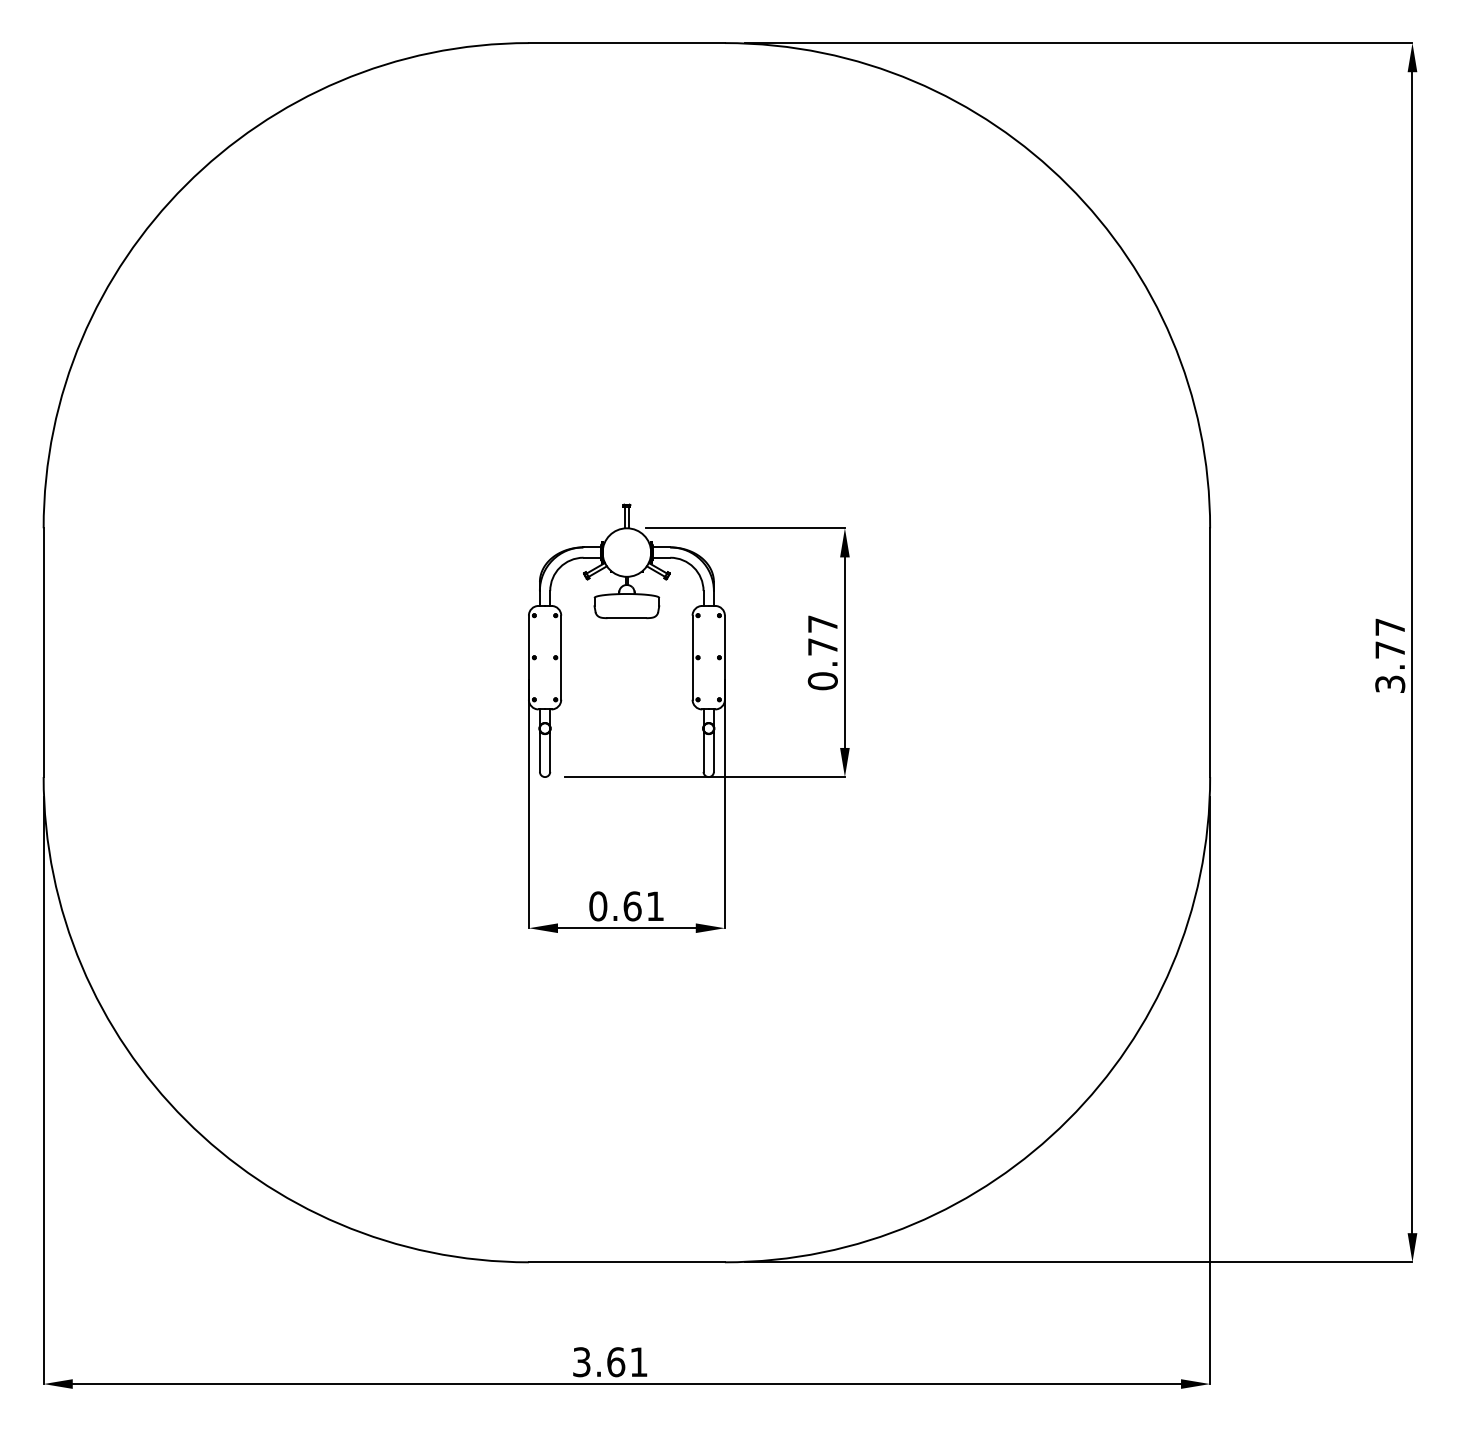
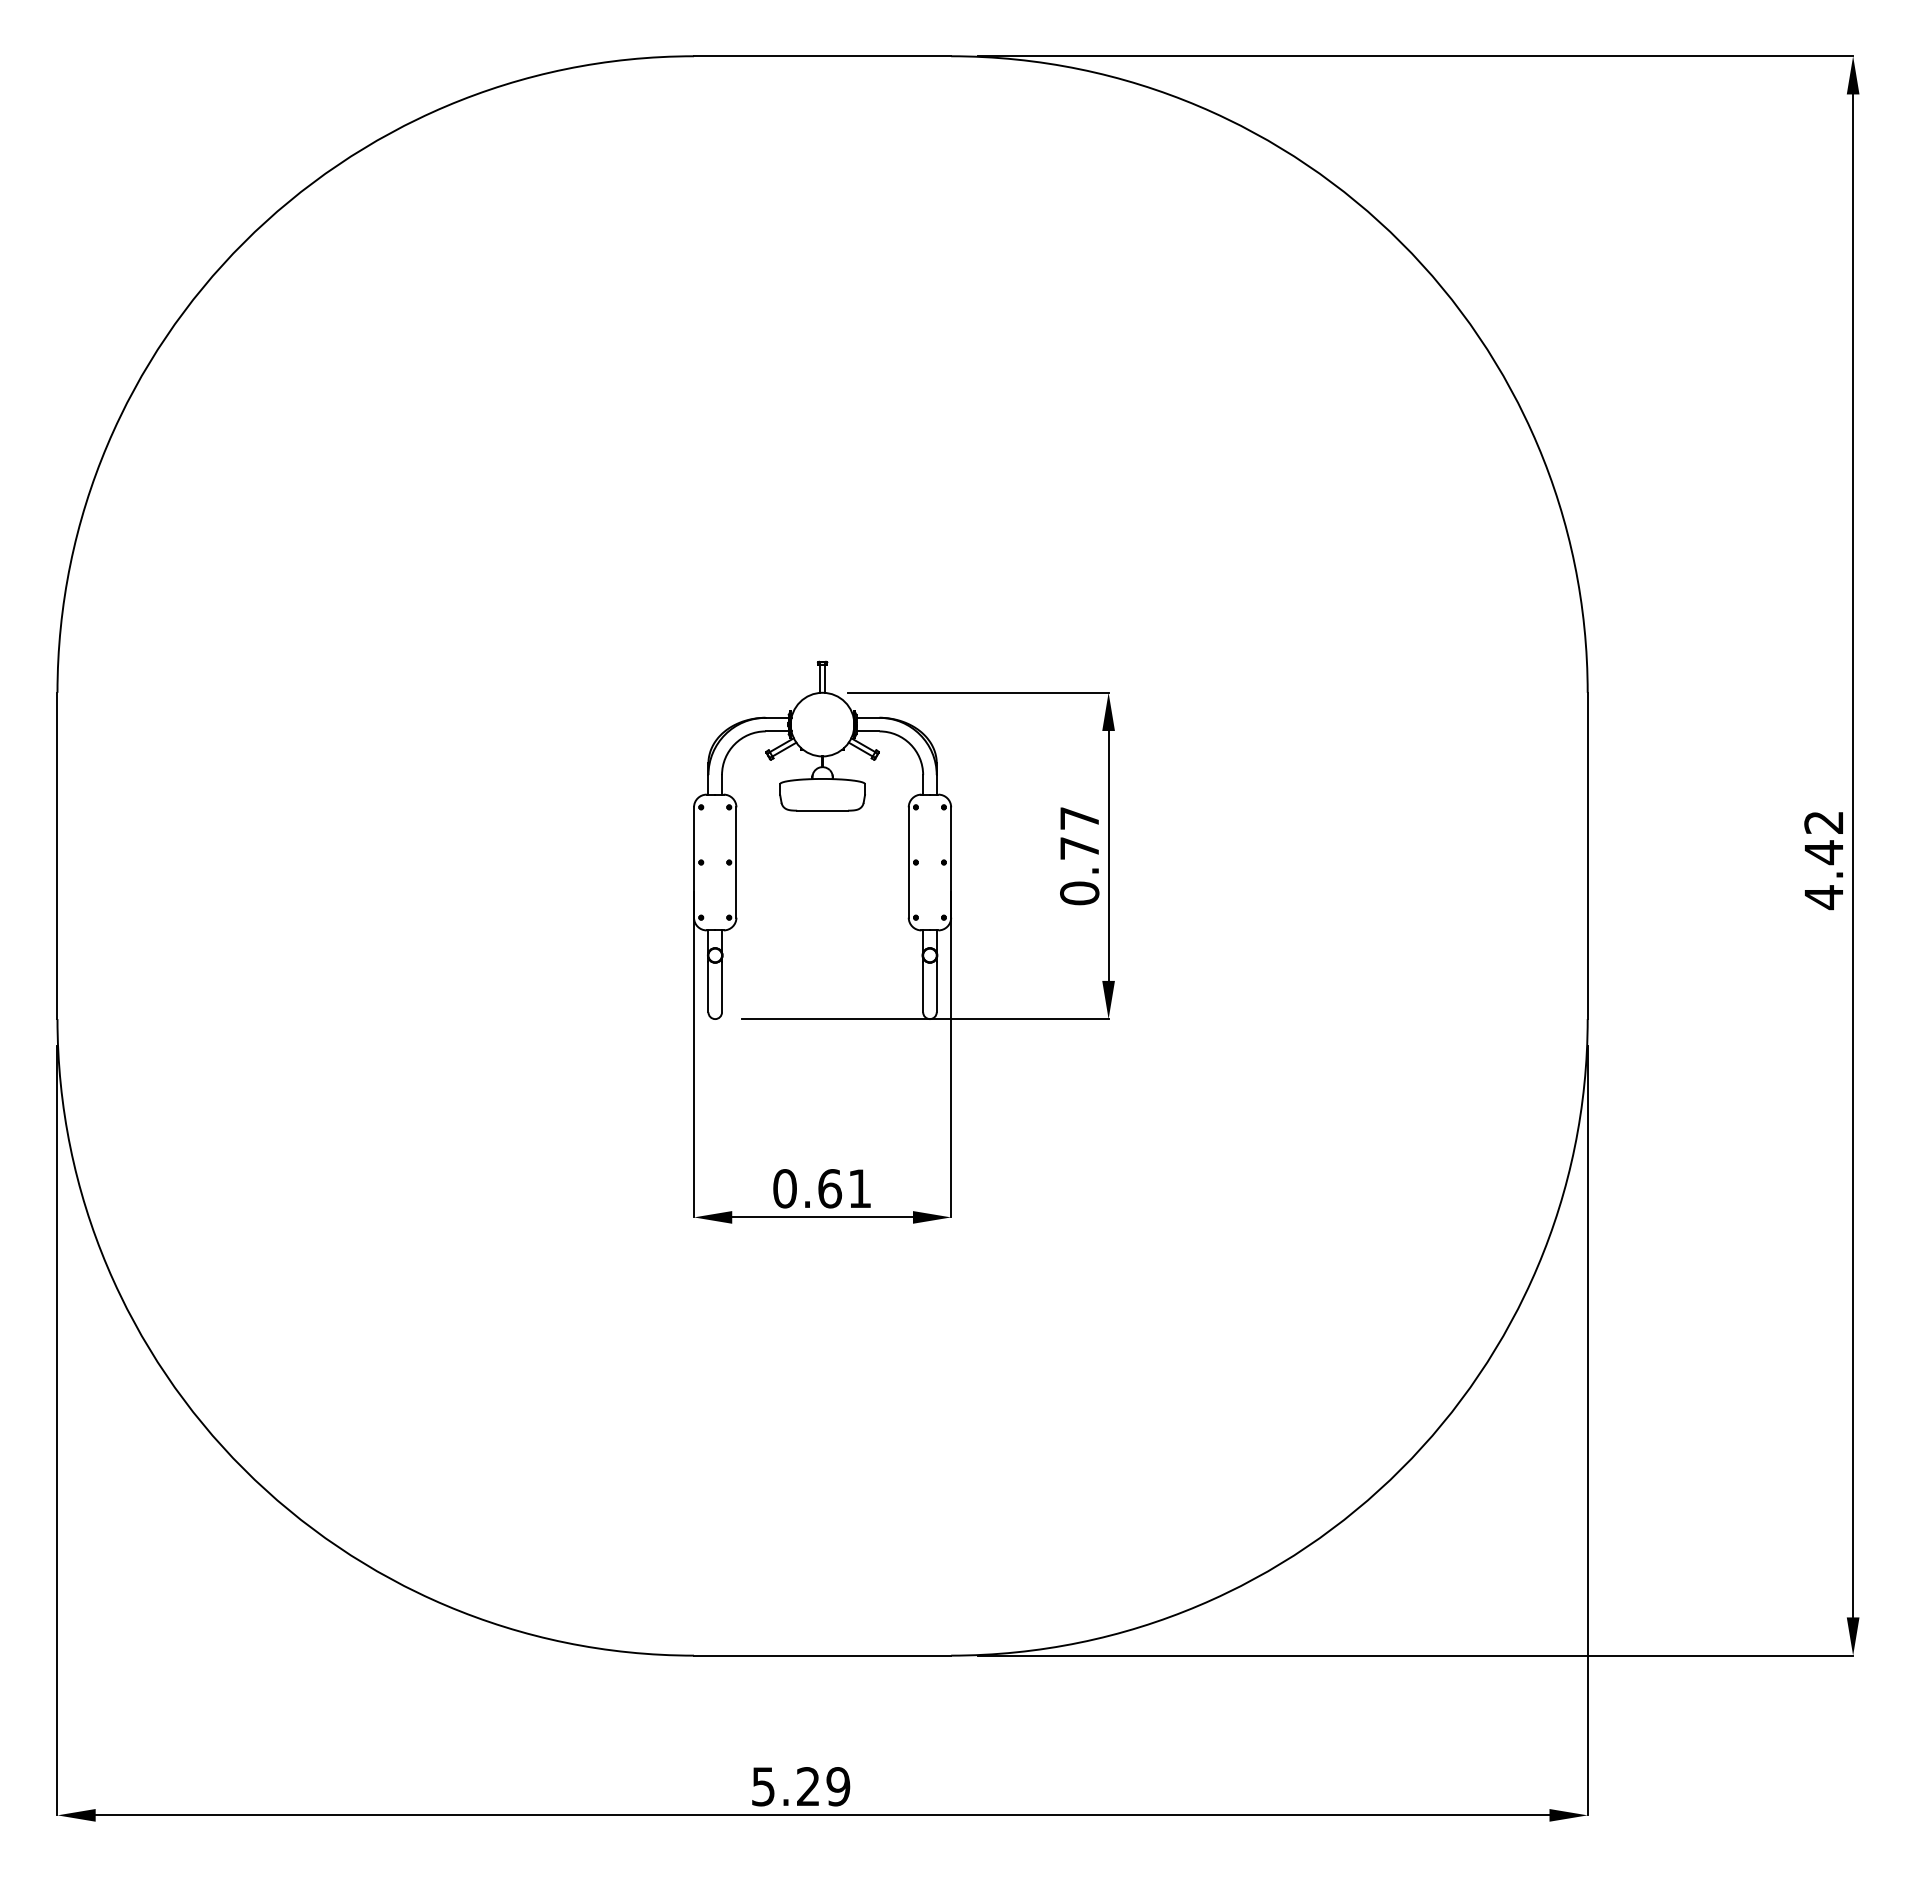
text: (1389, 656) -> (1823, 860), 3.77 -> 4.42
text: (610, 1362) -> (801, 1786), 3.61 -> 5.29

